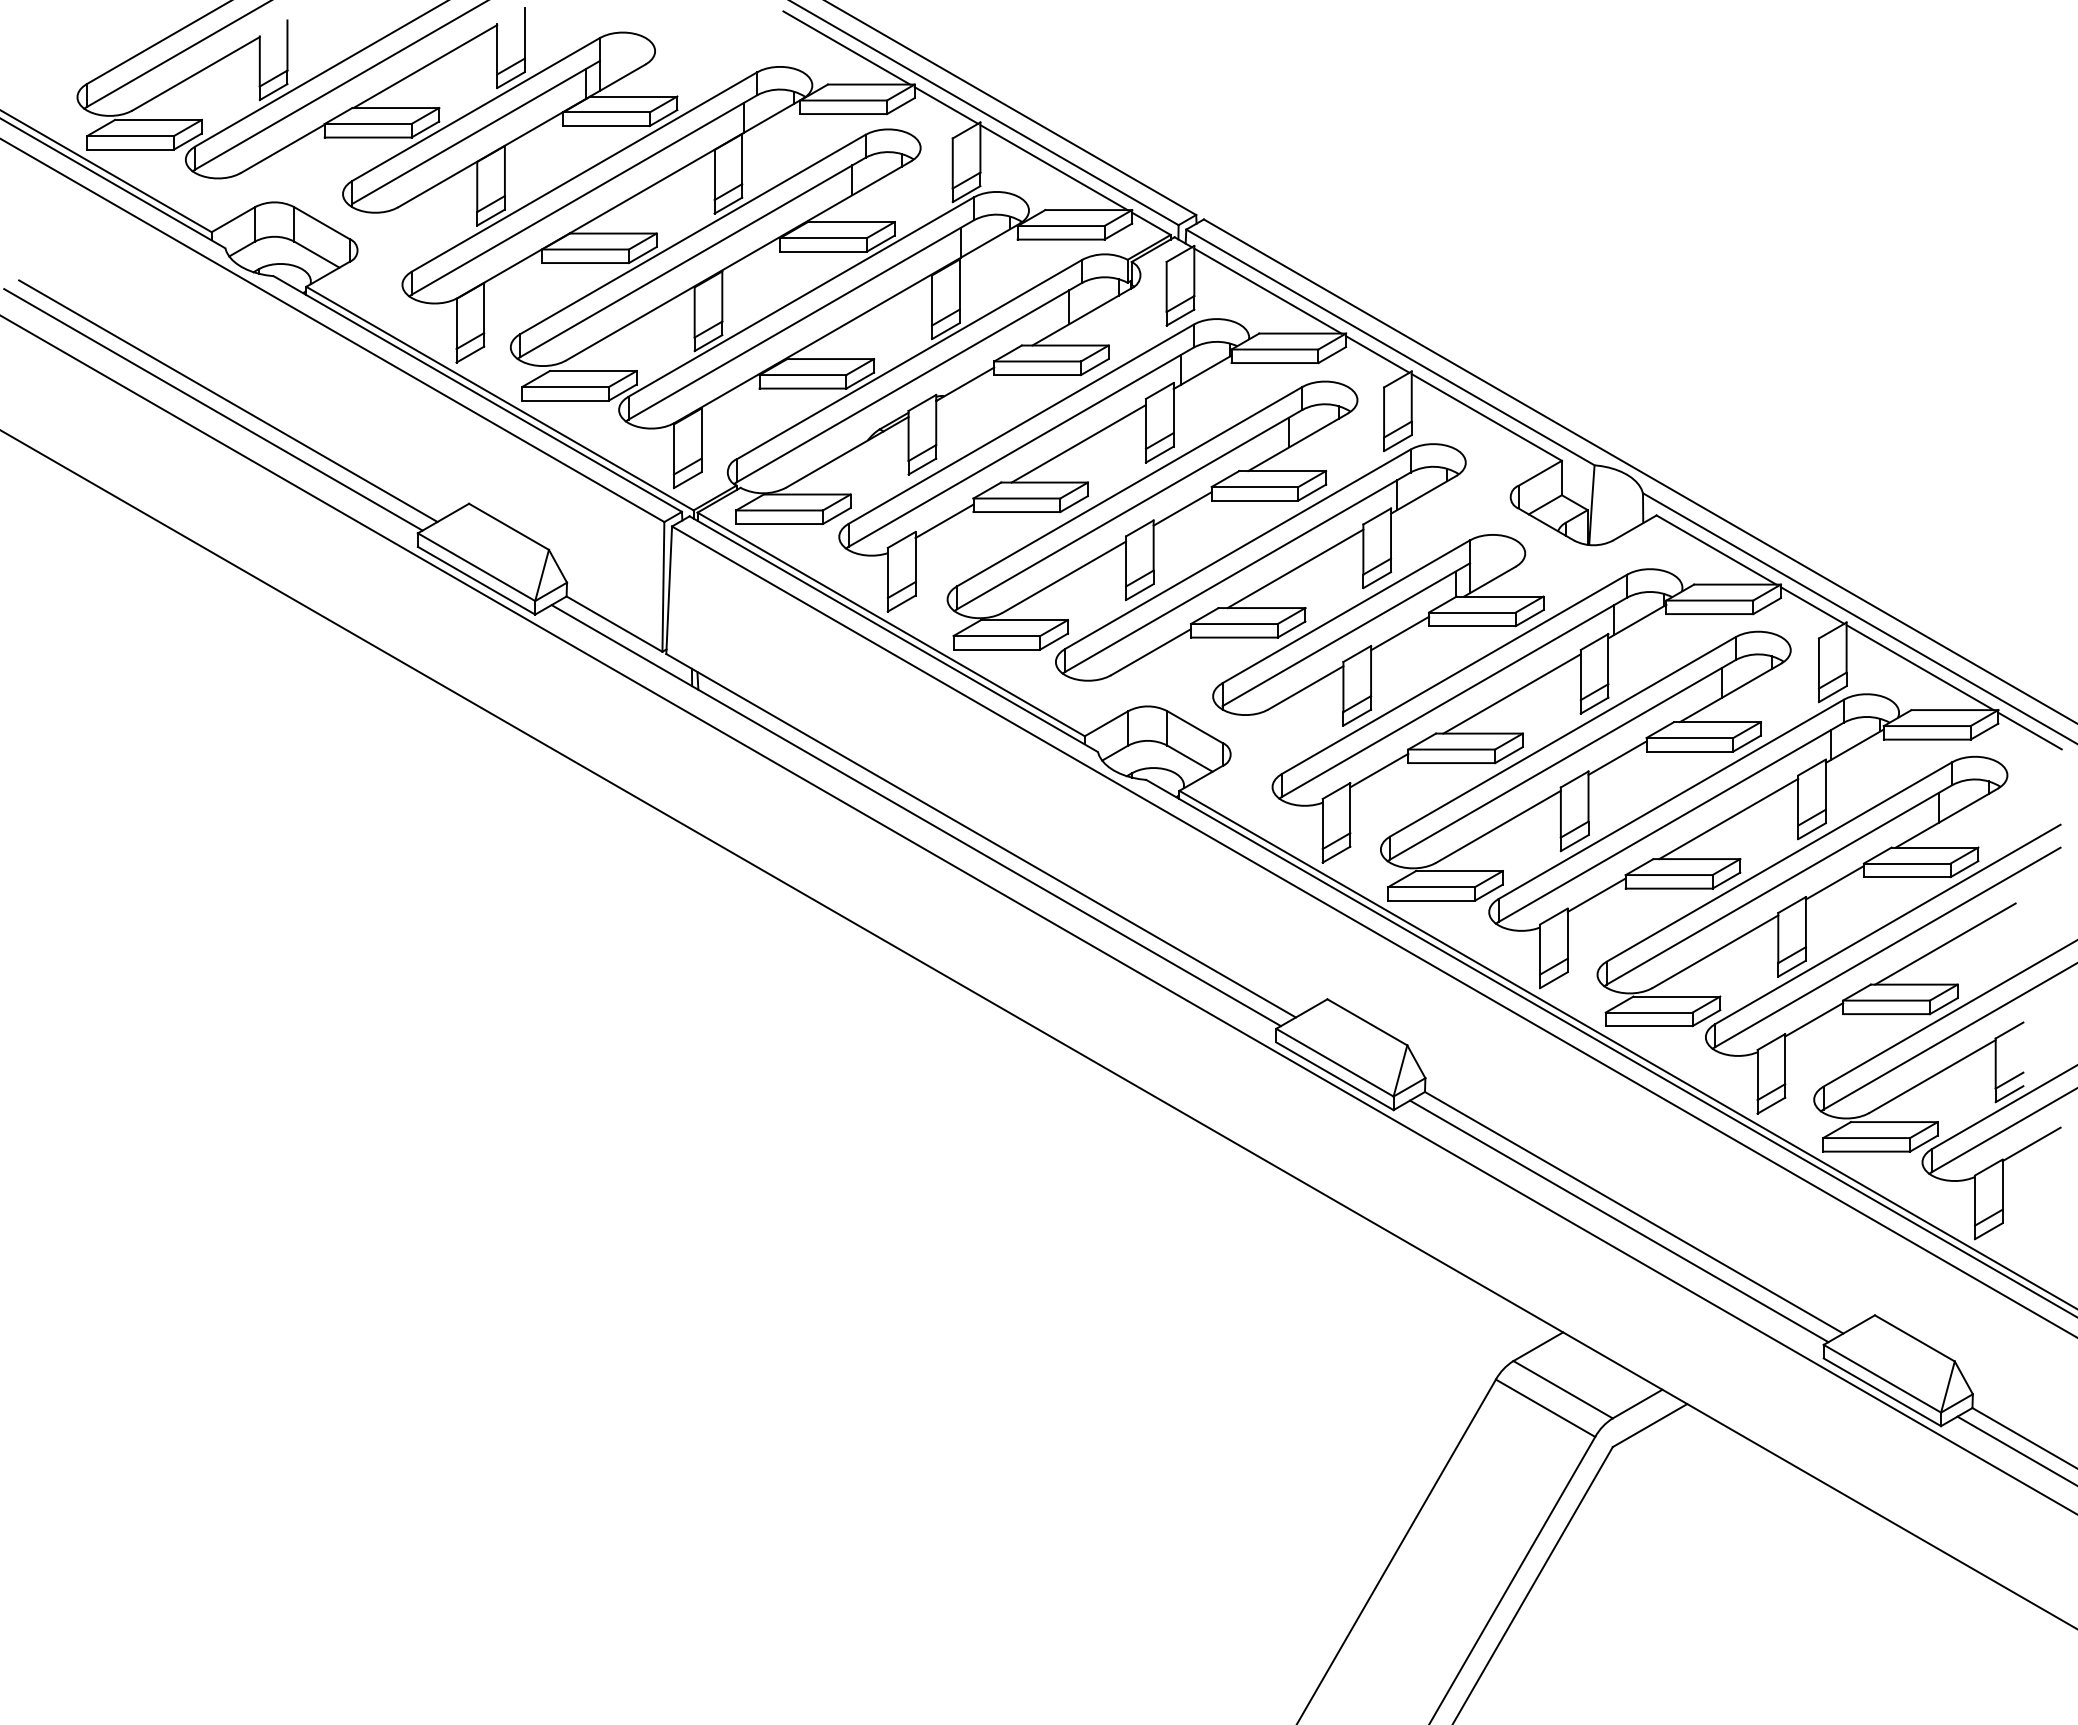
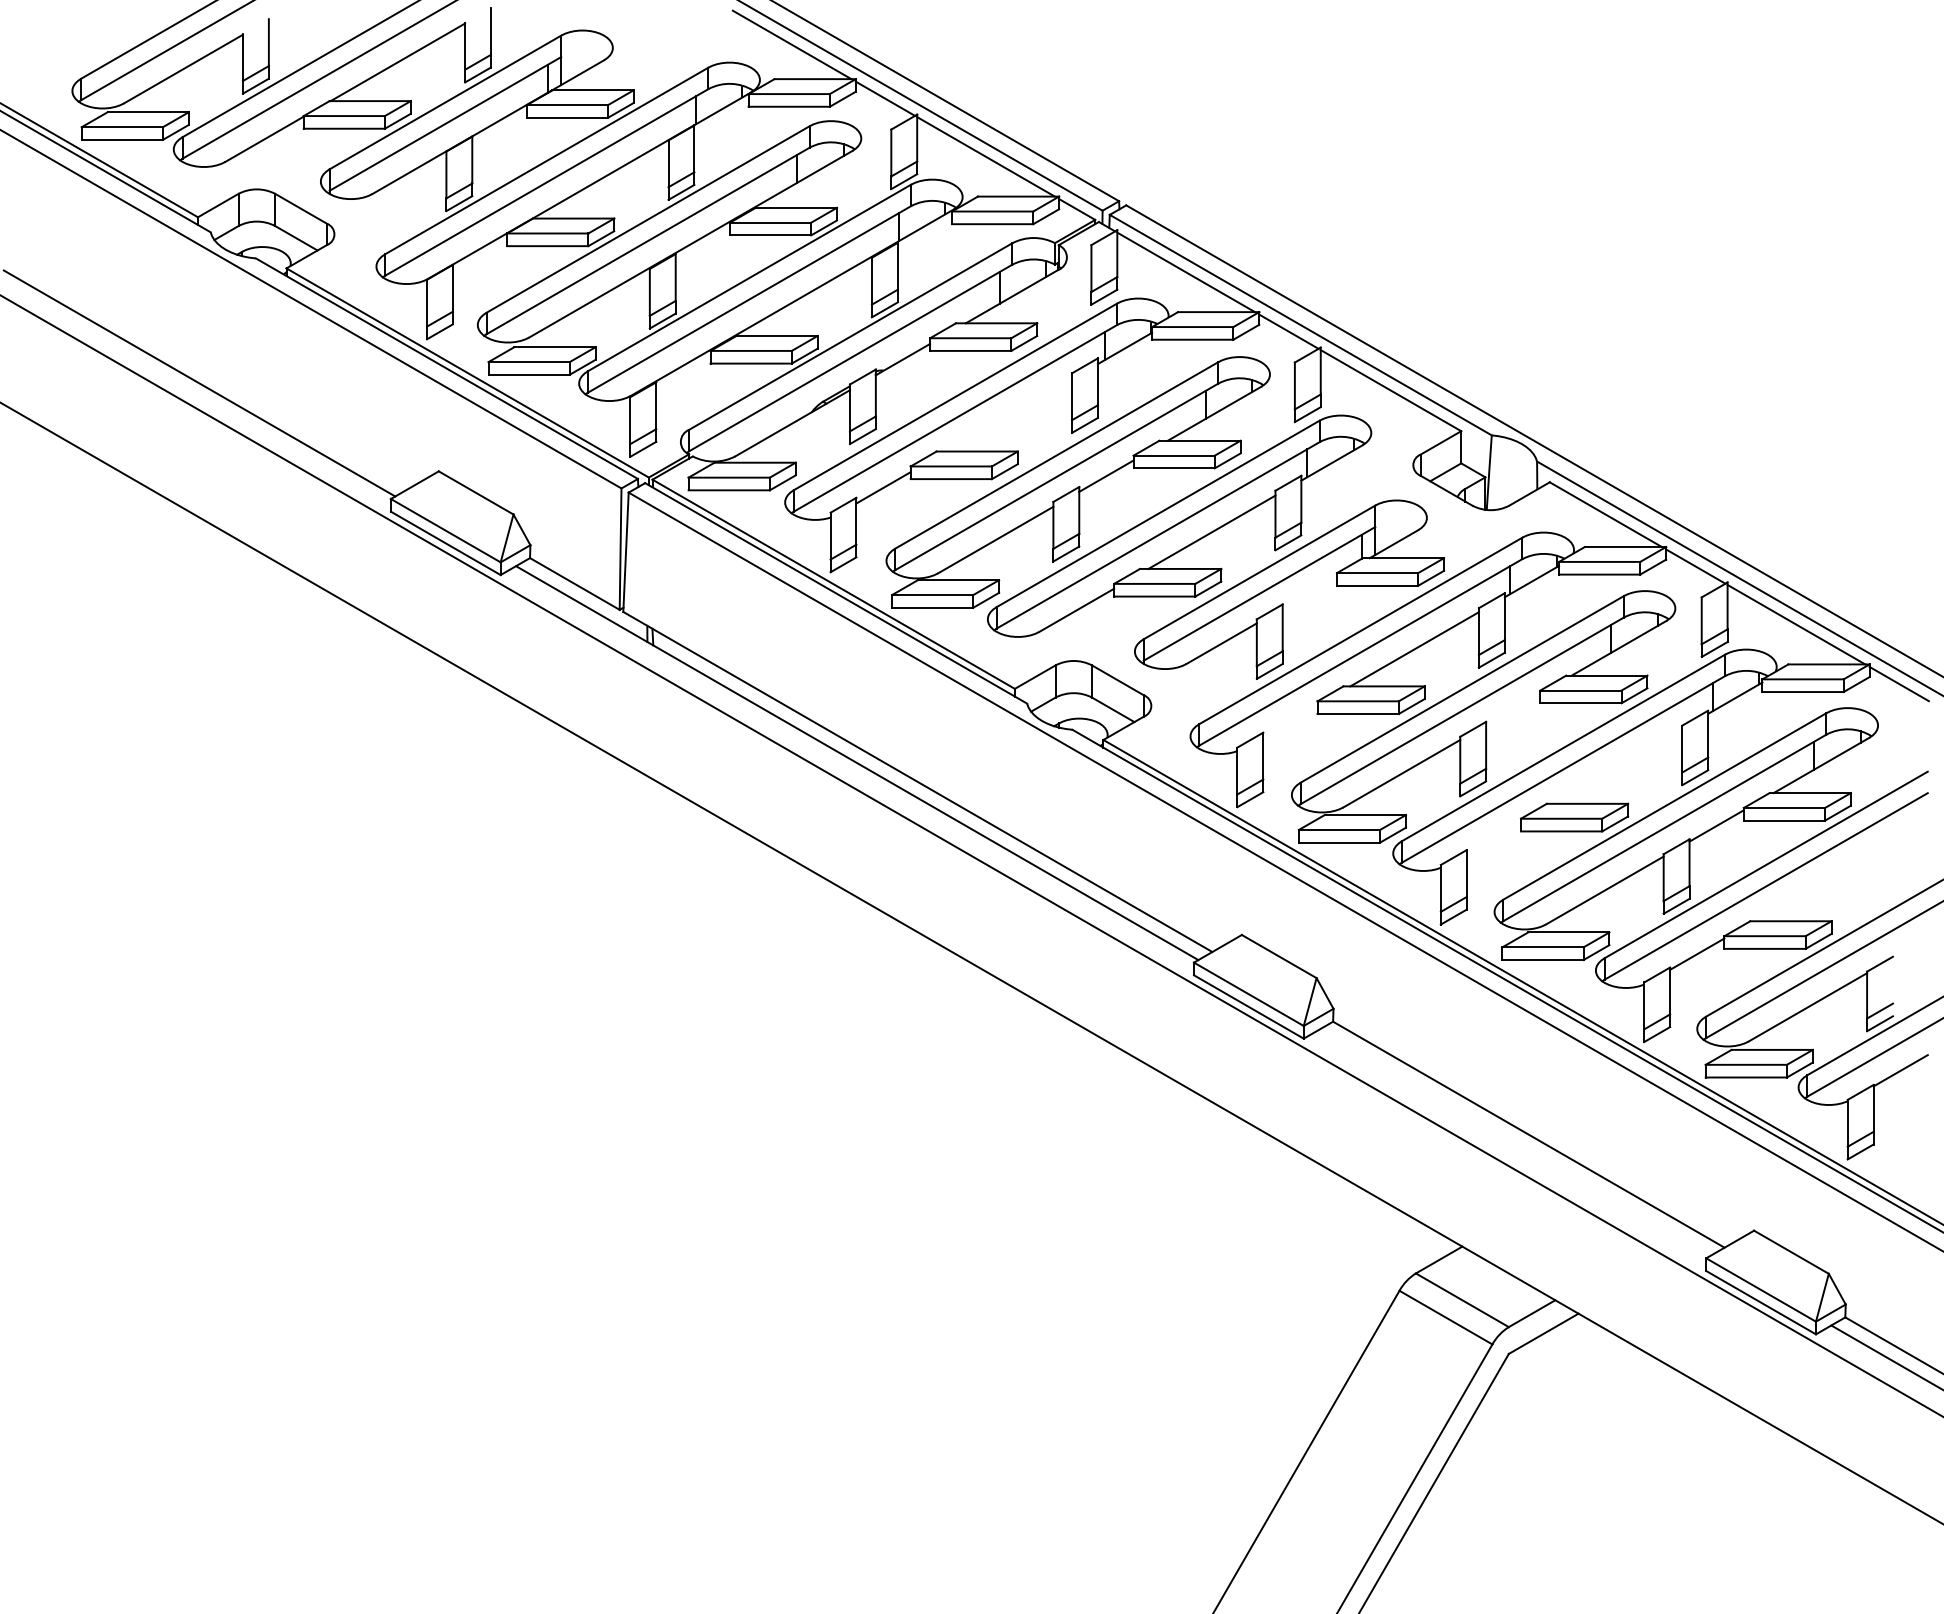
line: (228, 400) -> (213, 374), removed
line: (1078, 443) -> (1008, 414), removed
line: (1400, 633) -> (1310, 592), removed
line: (1617, 757) -> (1513, 708), removed
line: (1379, 770) -> (1290, 720), removed
line: (1728, 818) -> (1617, 765), removed
line: (1596, 894) -> (1493, 836), removed
line: (1945, 943) -> (1820, 882), removed
line: (1619, 1221) -> (1515, 1142), removed

